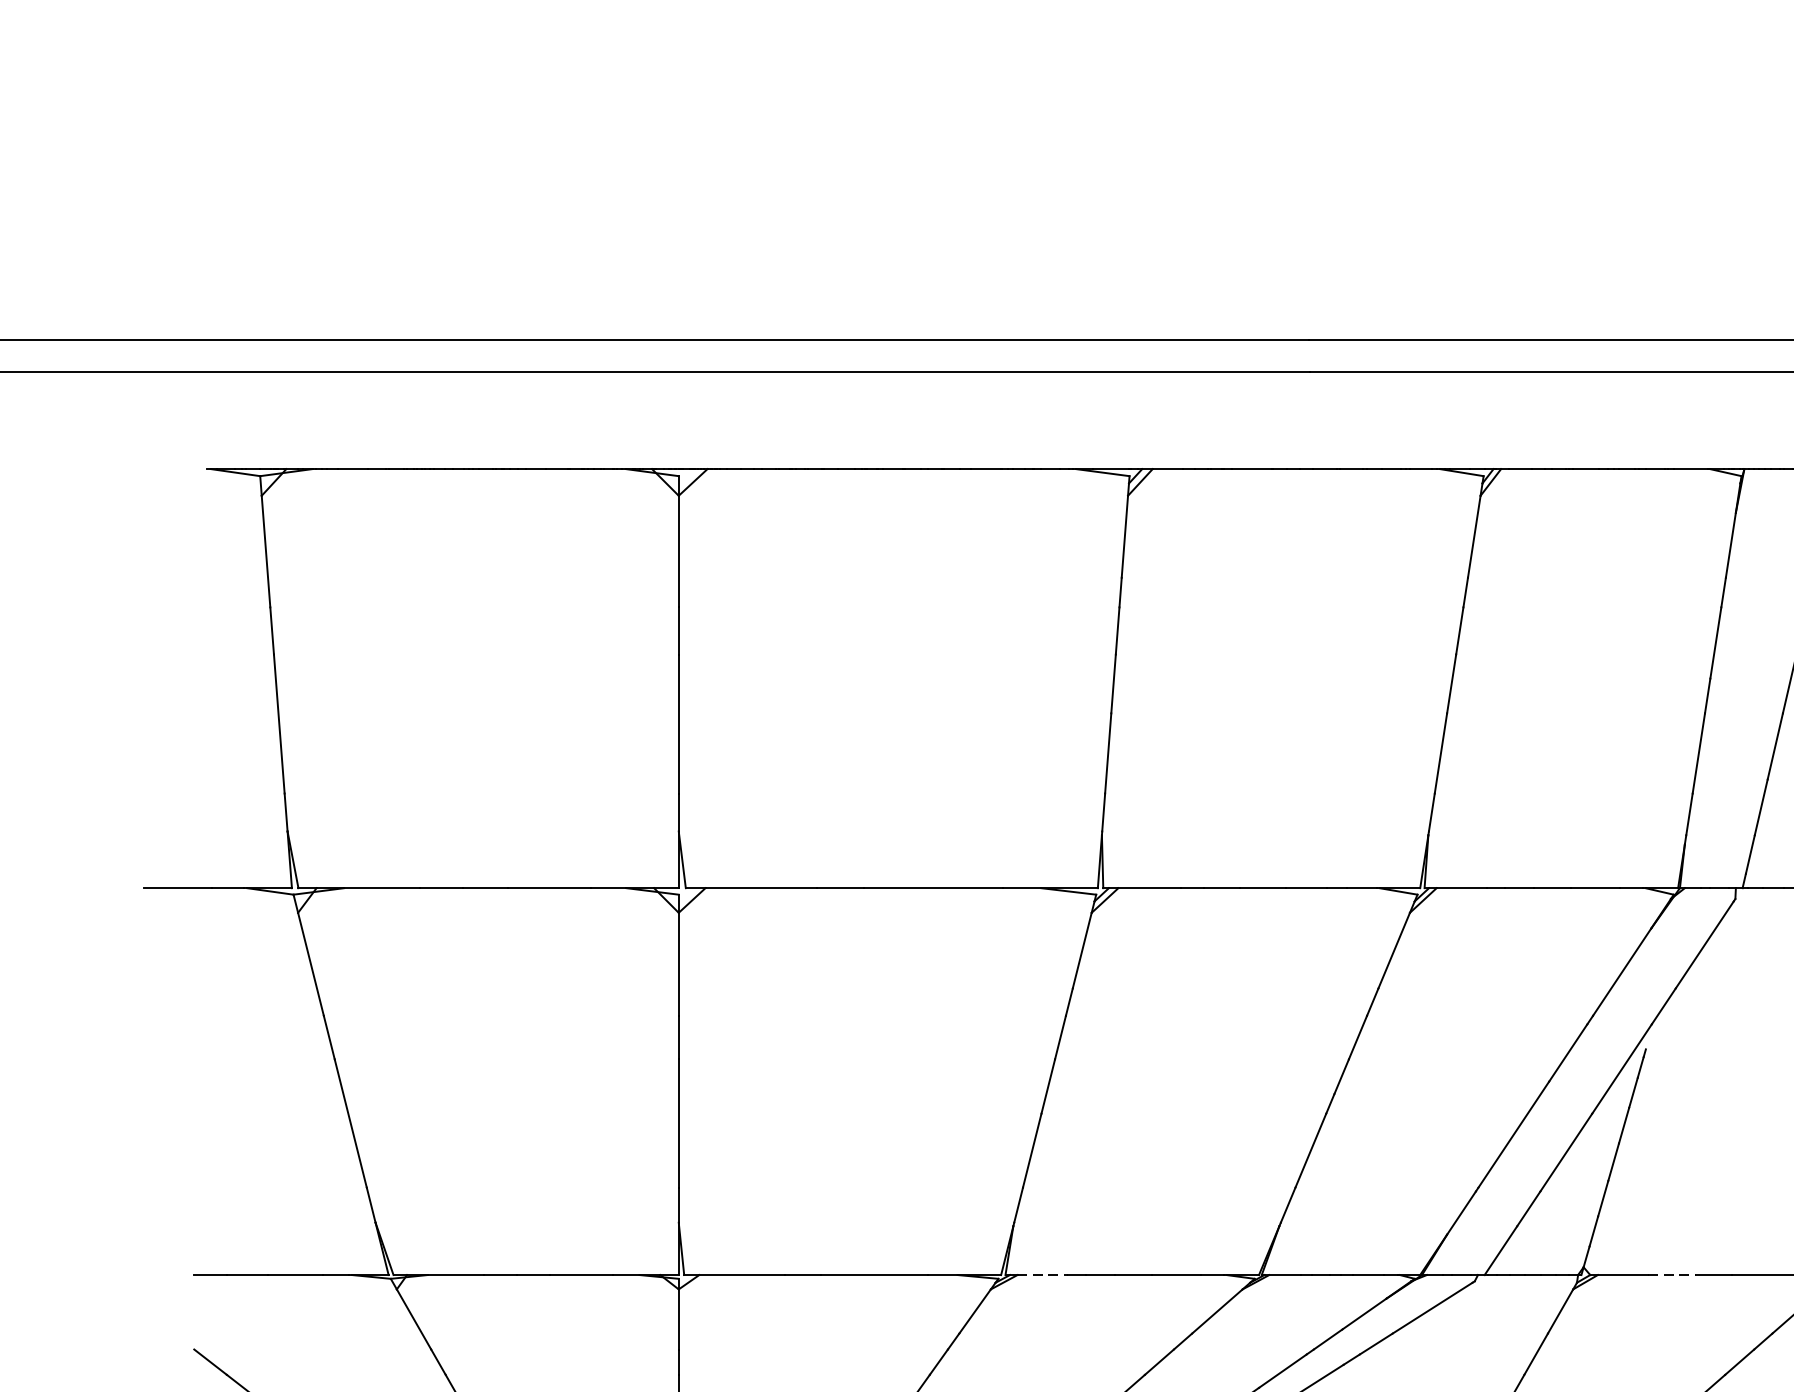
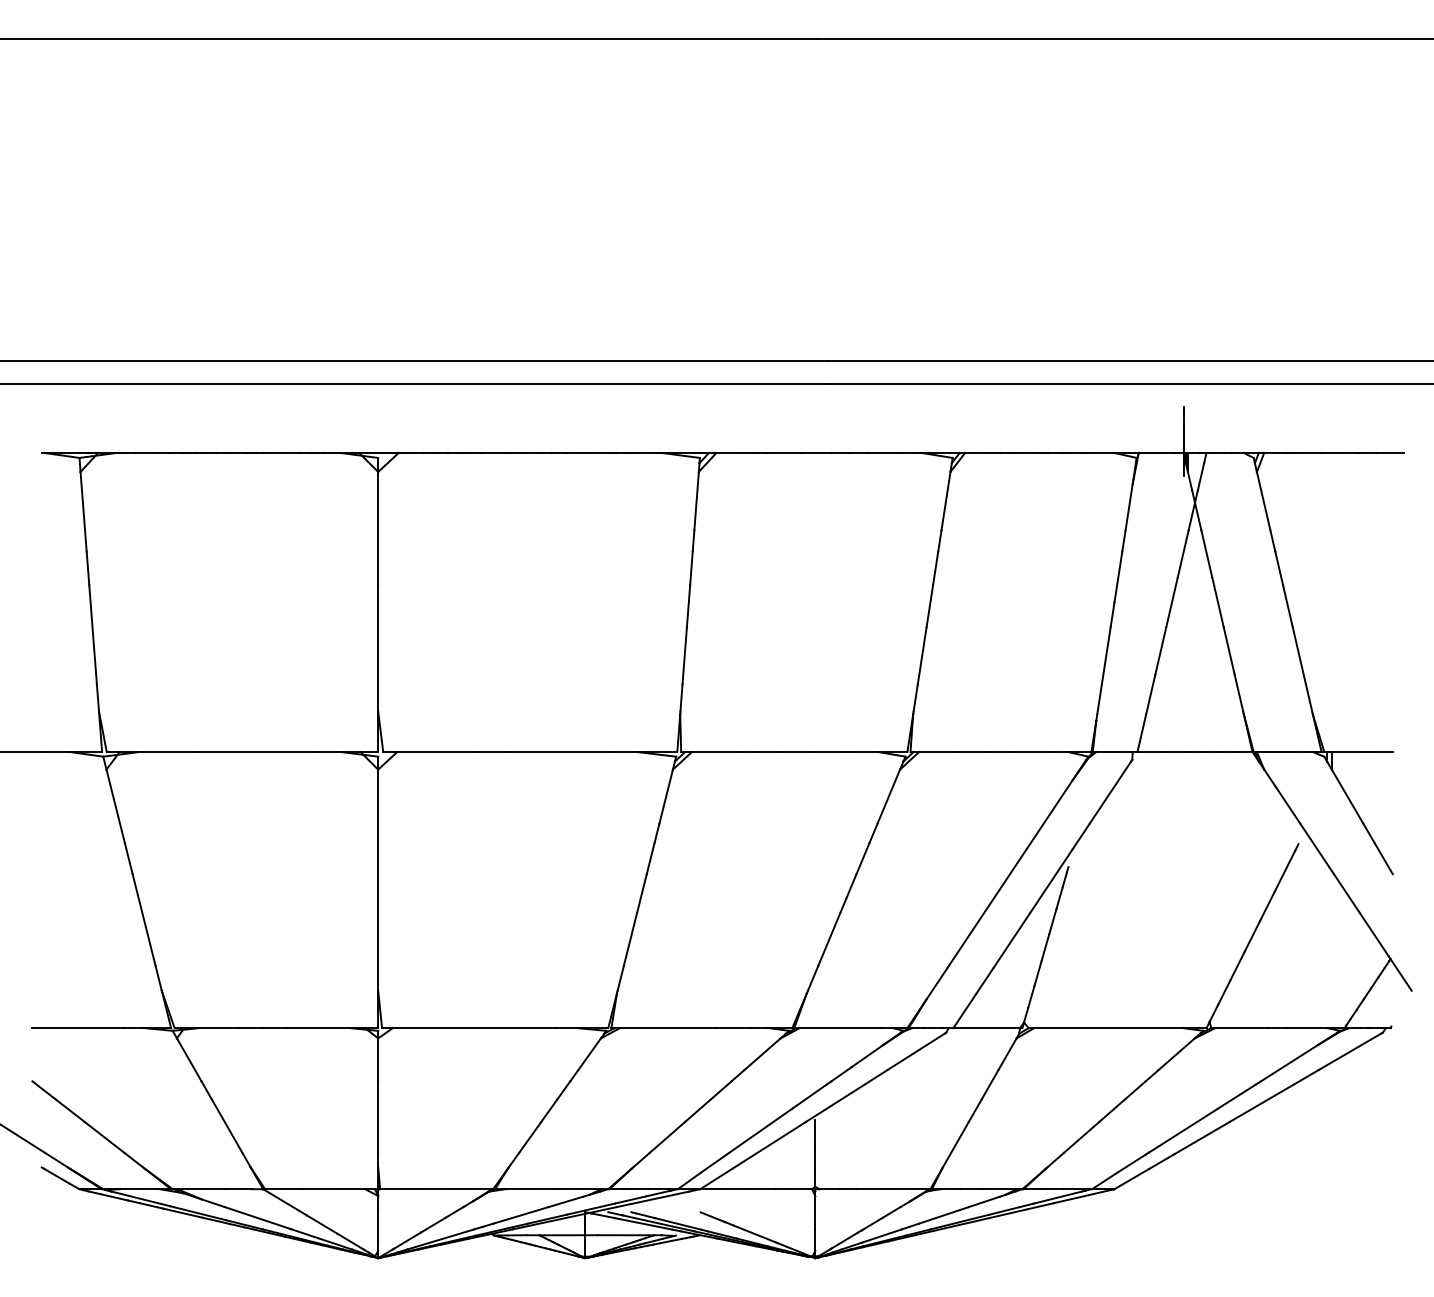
line: (1043, 1275) -> (638, 1028), dashed -> solid
line: (1672, 1275) -> (1087, 1028), dashed -> solid

